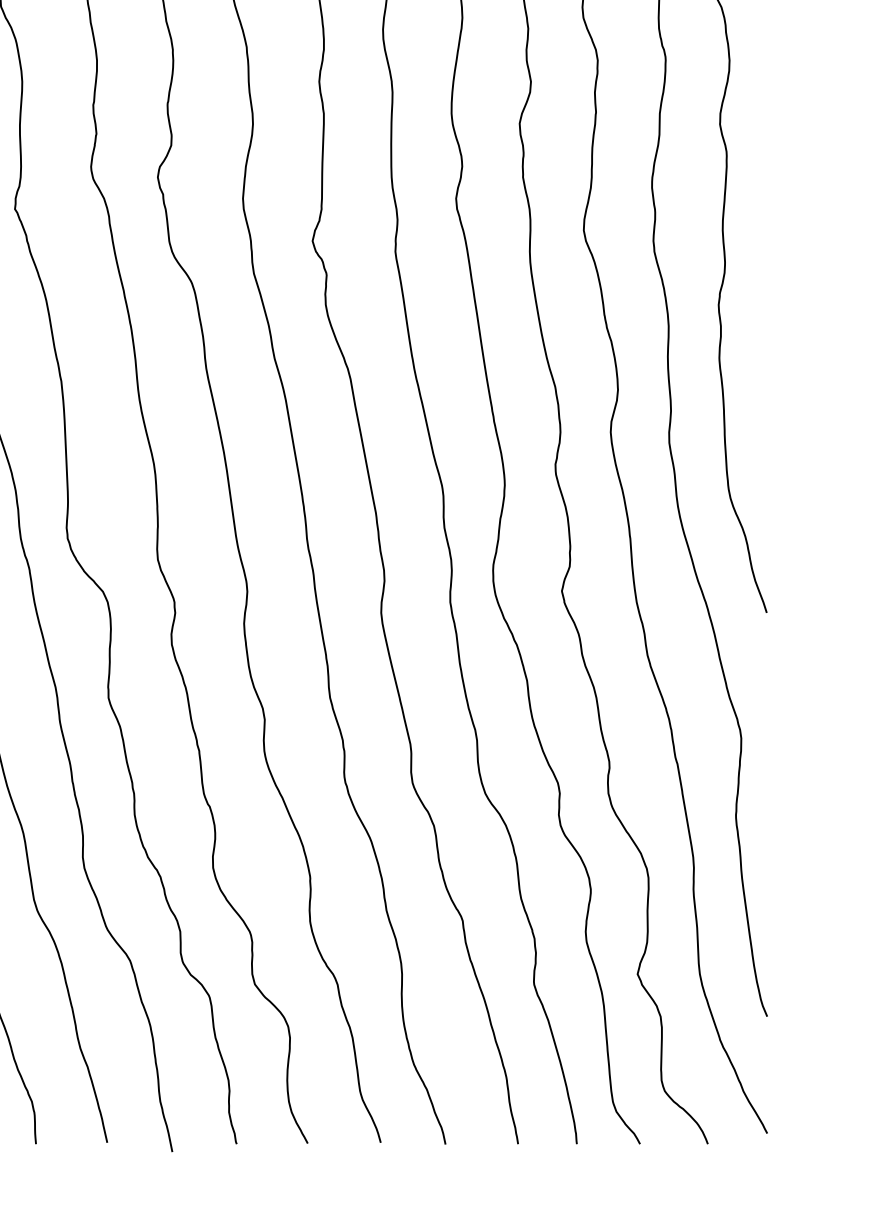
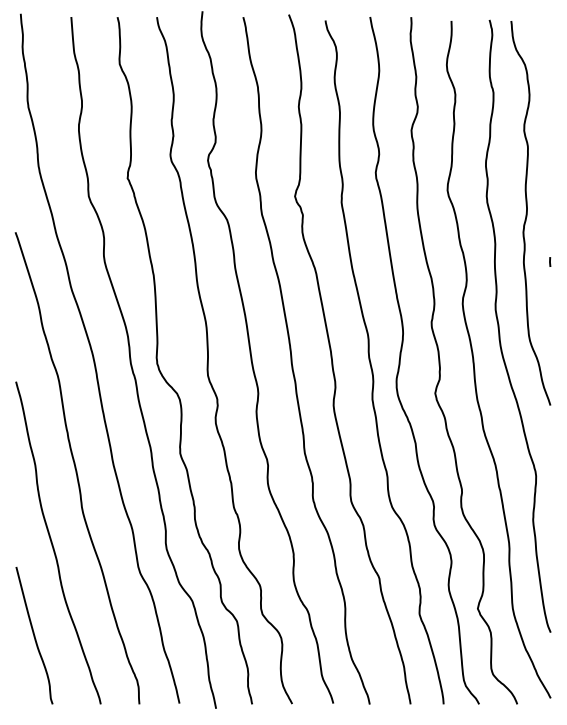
line: (766, 356) -> (550, 261), added

